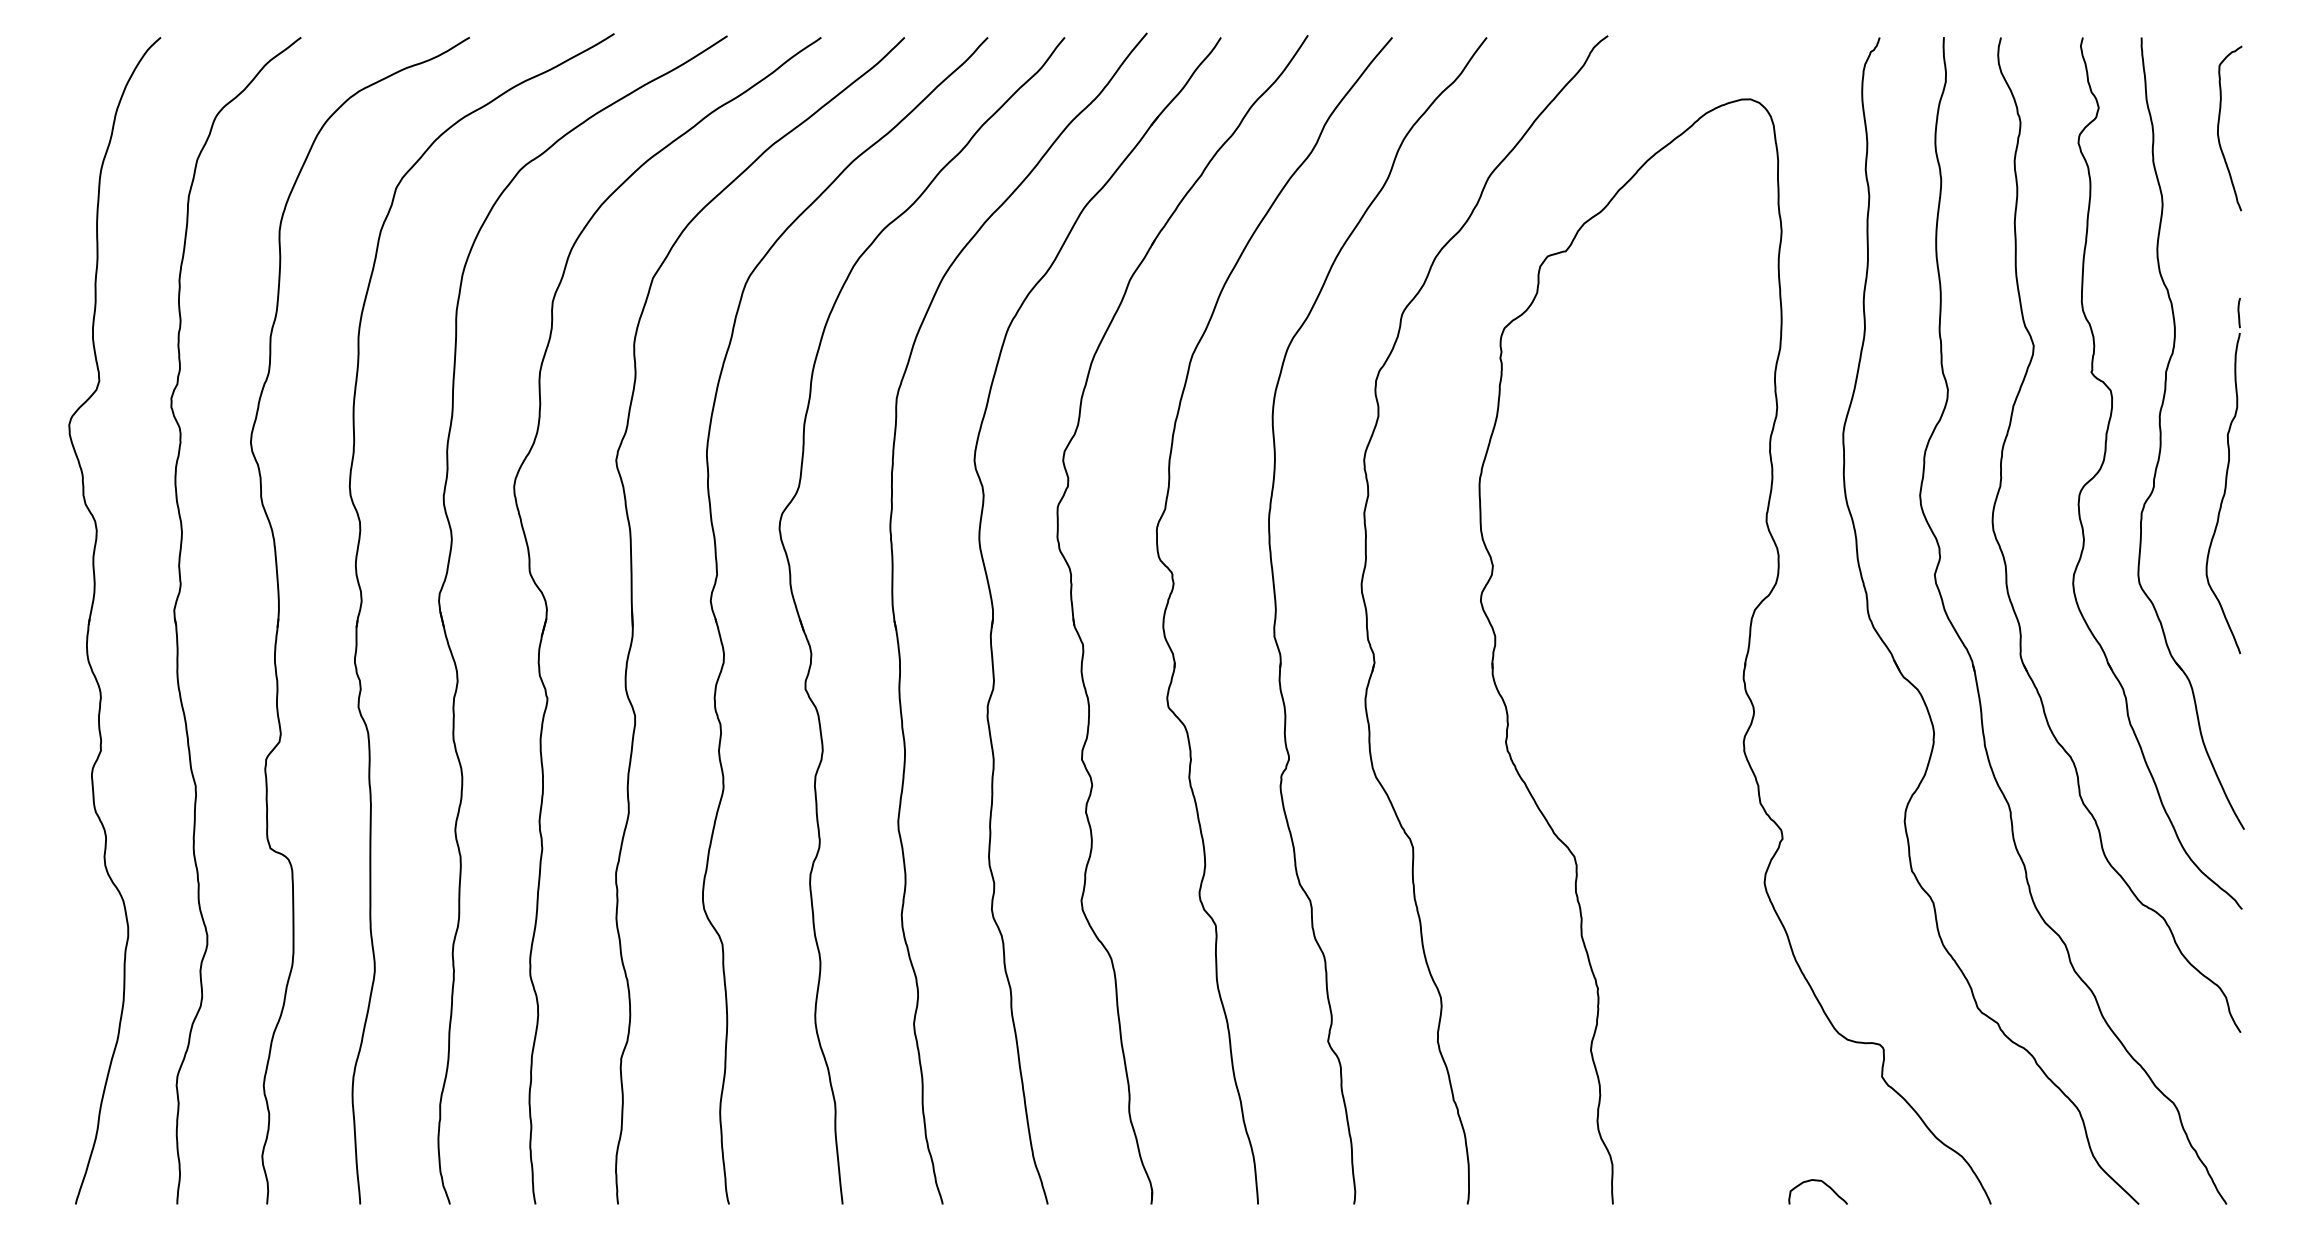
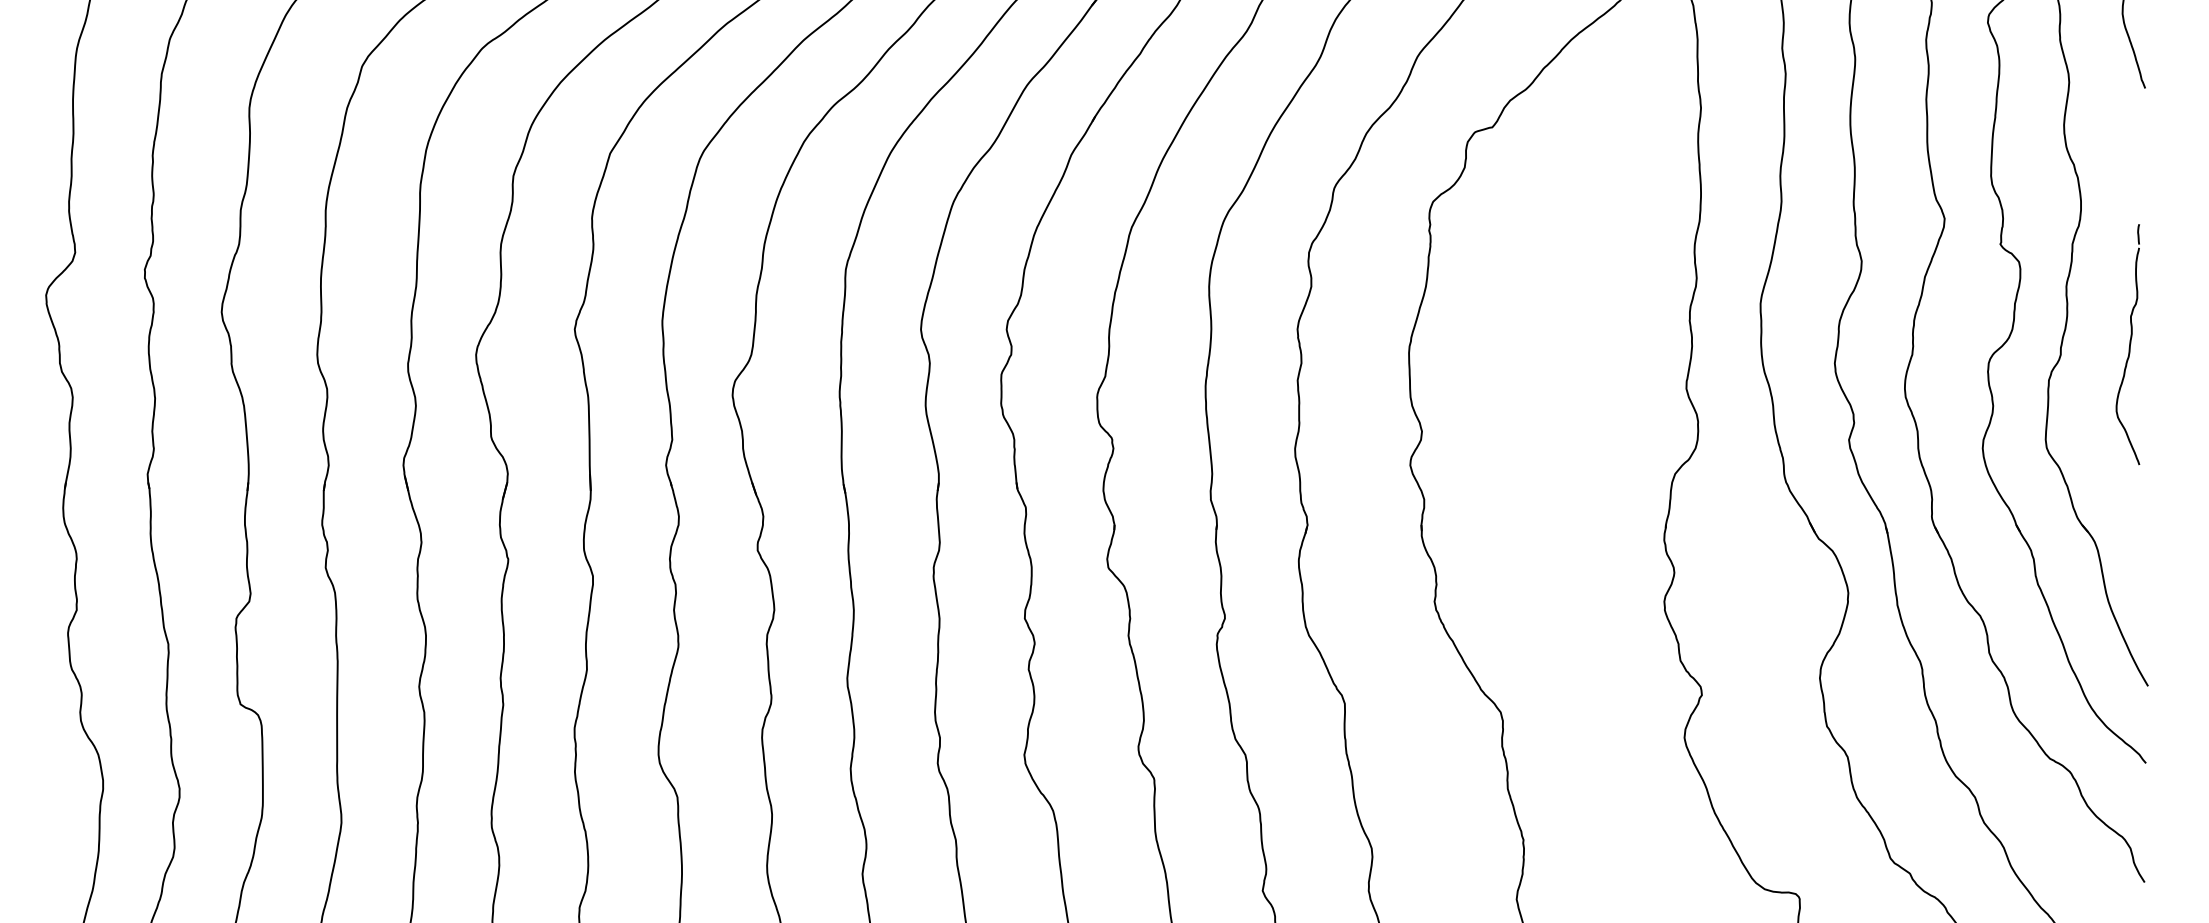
part: (2223, 476) -> (2128, 344), size x0.7

